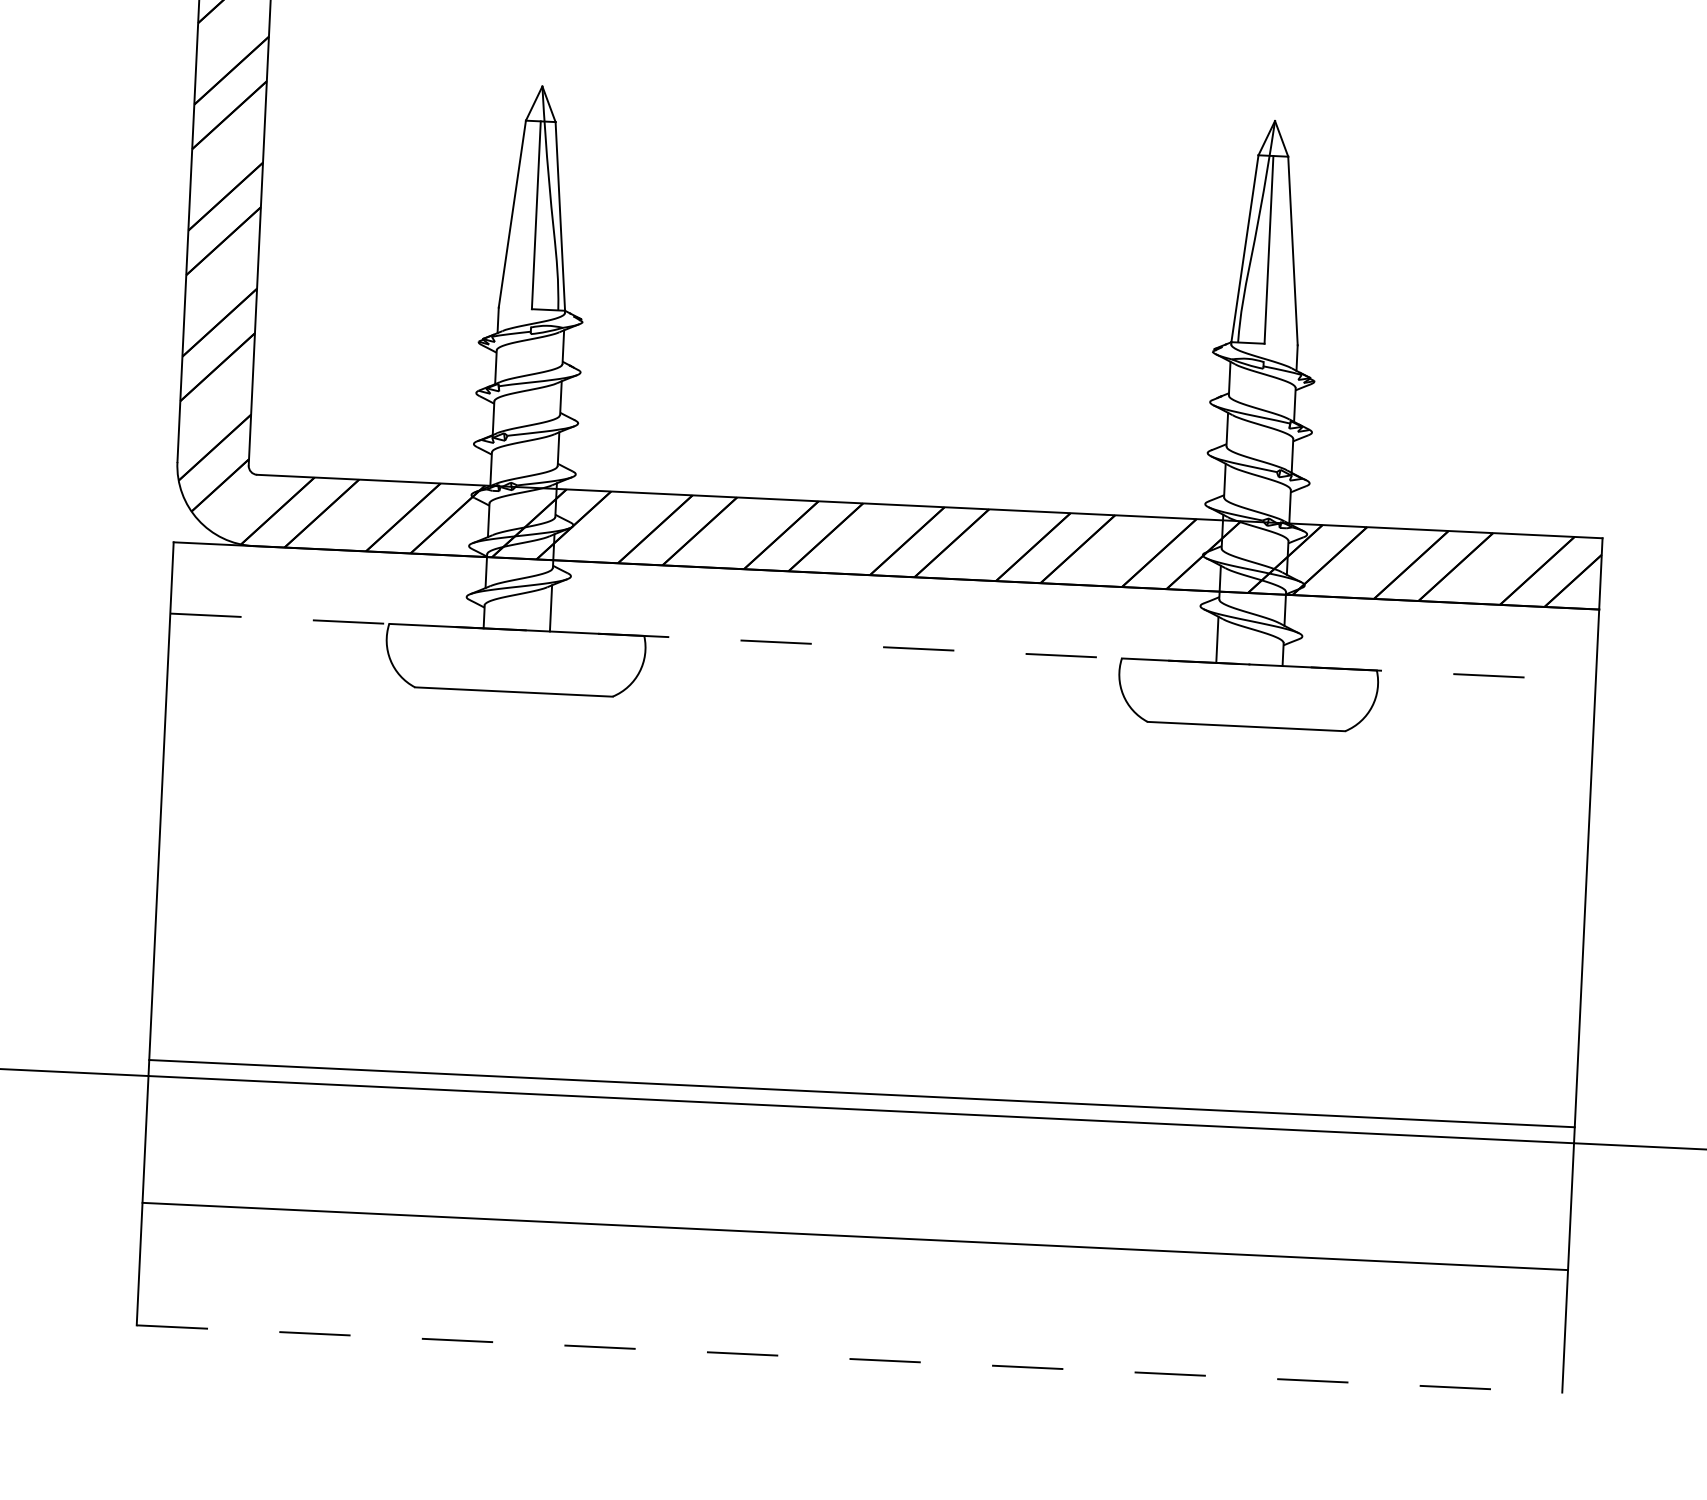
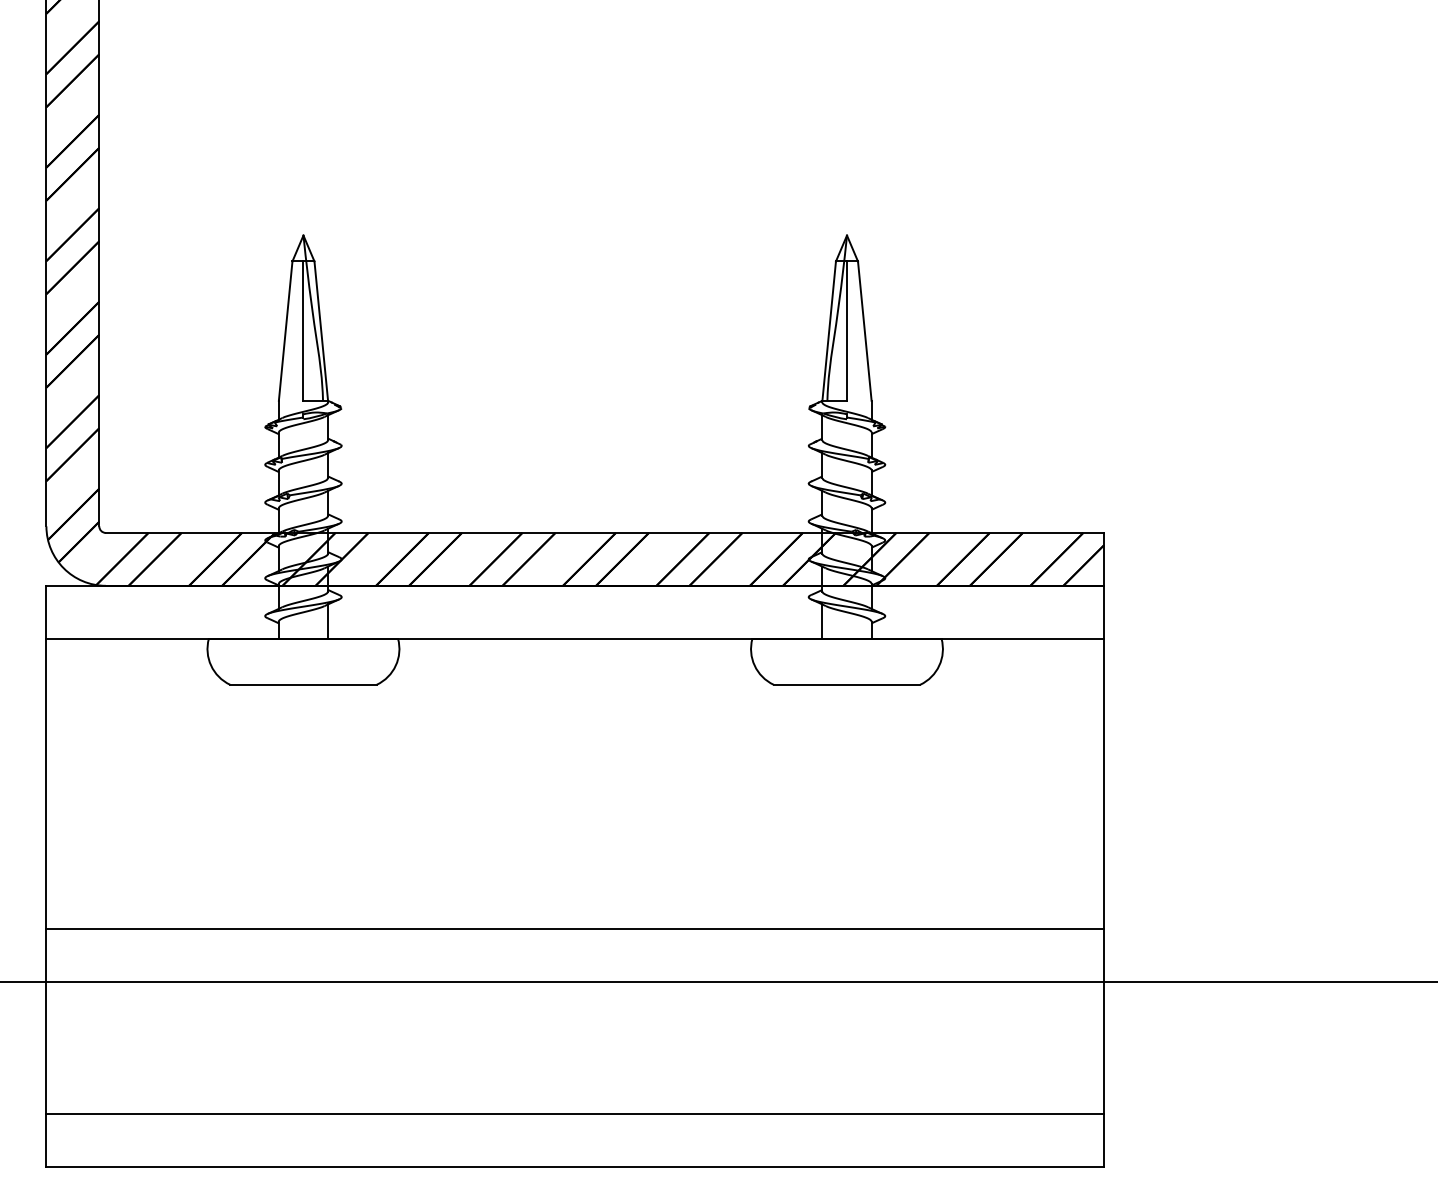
line: (883, 646) -> (575, 638), dashed -> solid
line: (862, 1093) -> (575, 928), moved
line: (855, 1235) -> (575, 1113), moved
line: (849, 1358) -> (575, 1166), dashed -> solid

